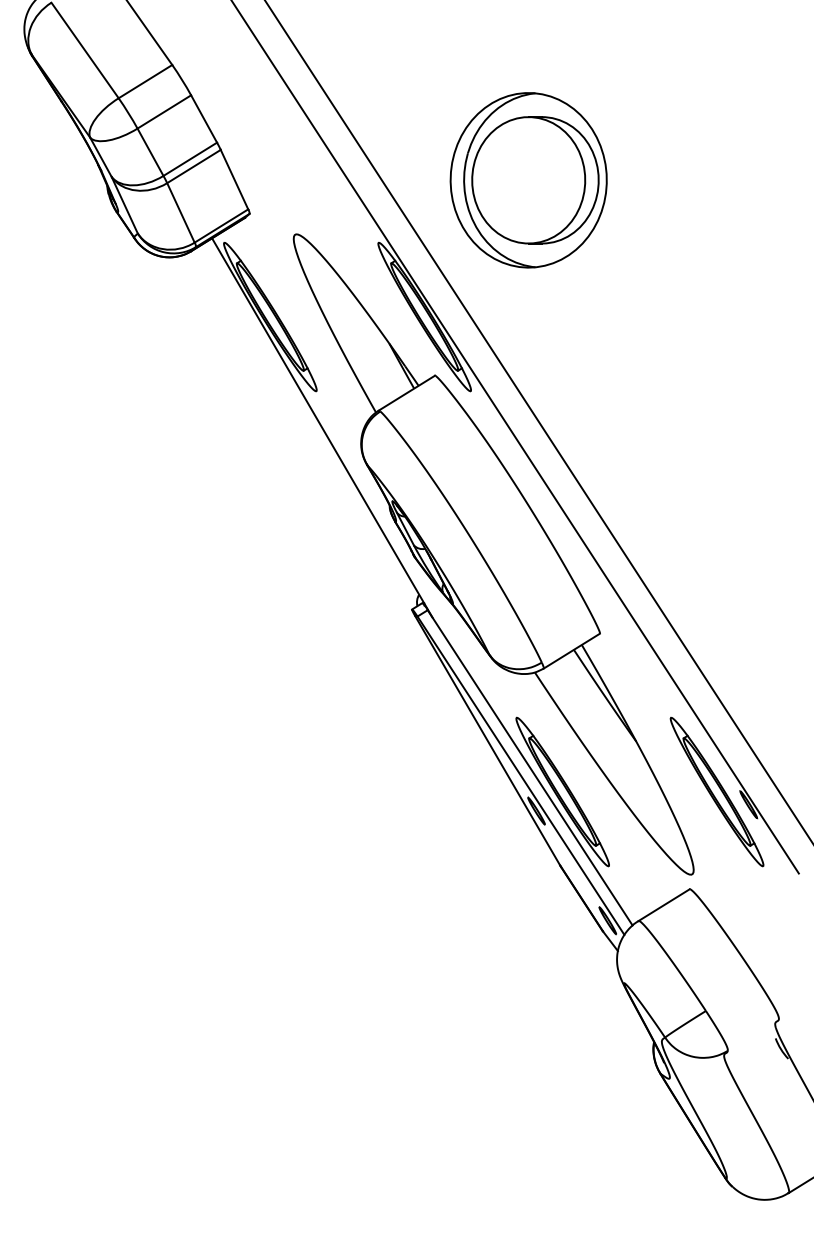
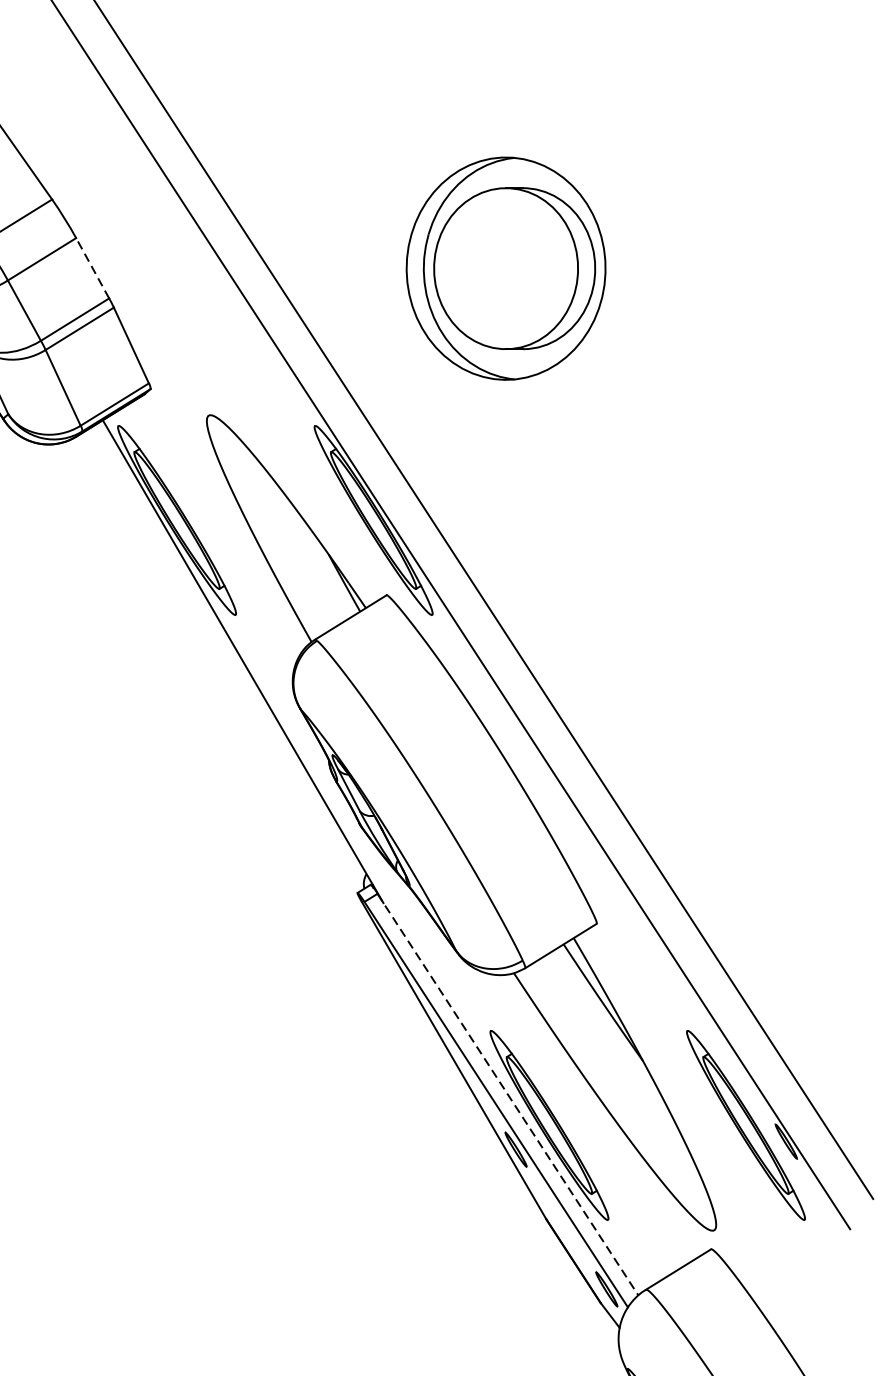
line: (204, 119) -> (93, 268), solid -> dashed
part: (528, 180) -> (505, 268), moved
line: (530, 768) -> (508, 1095), solid -> dashed

